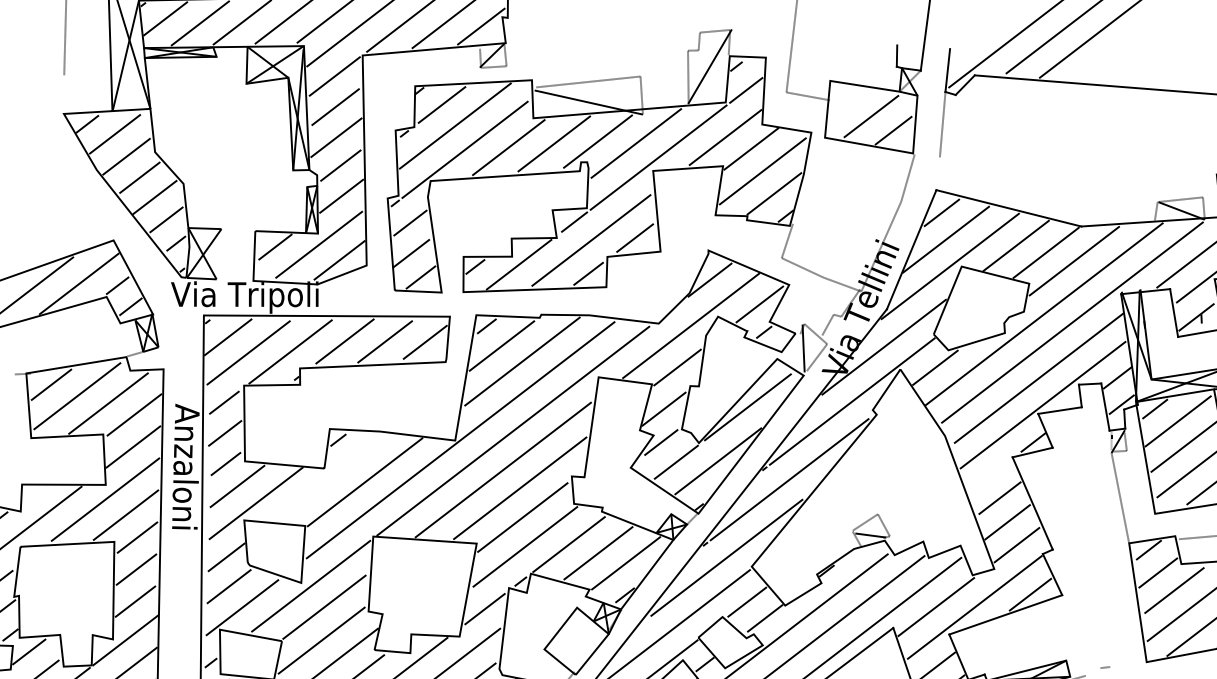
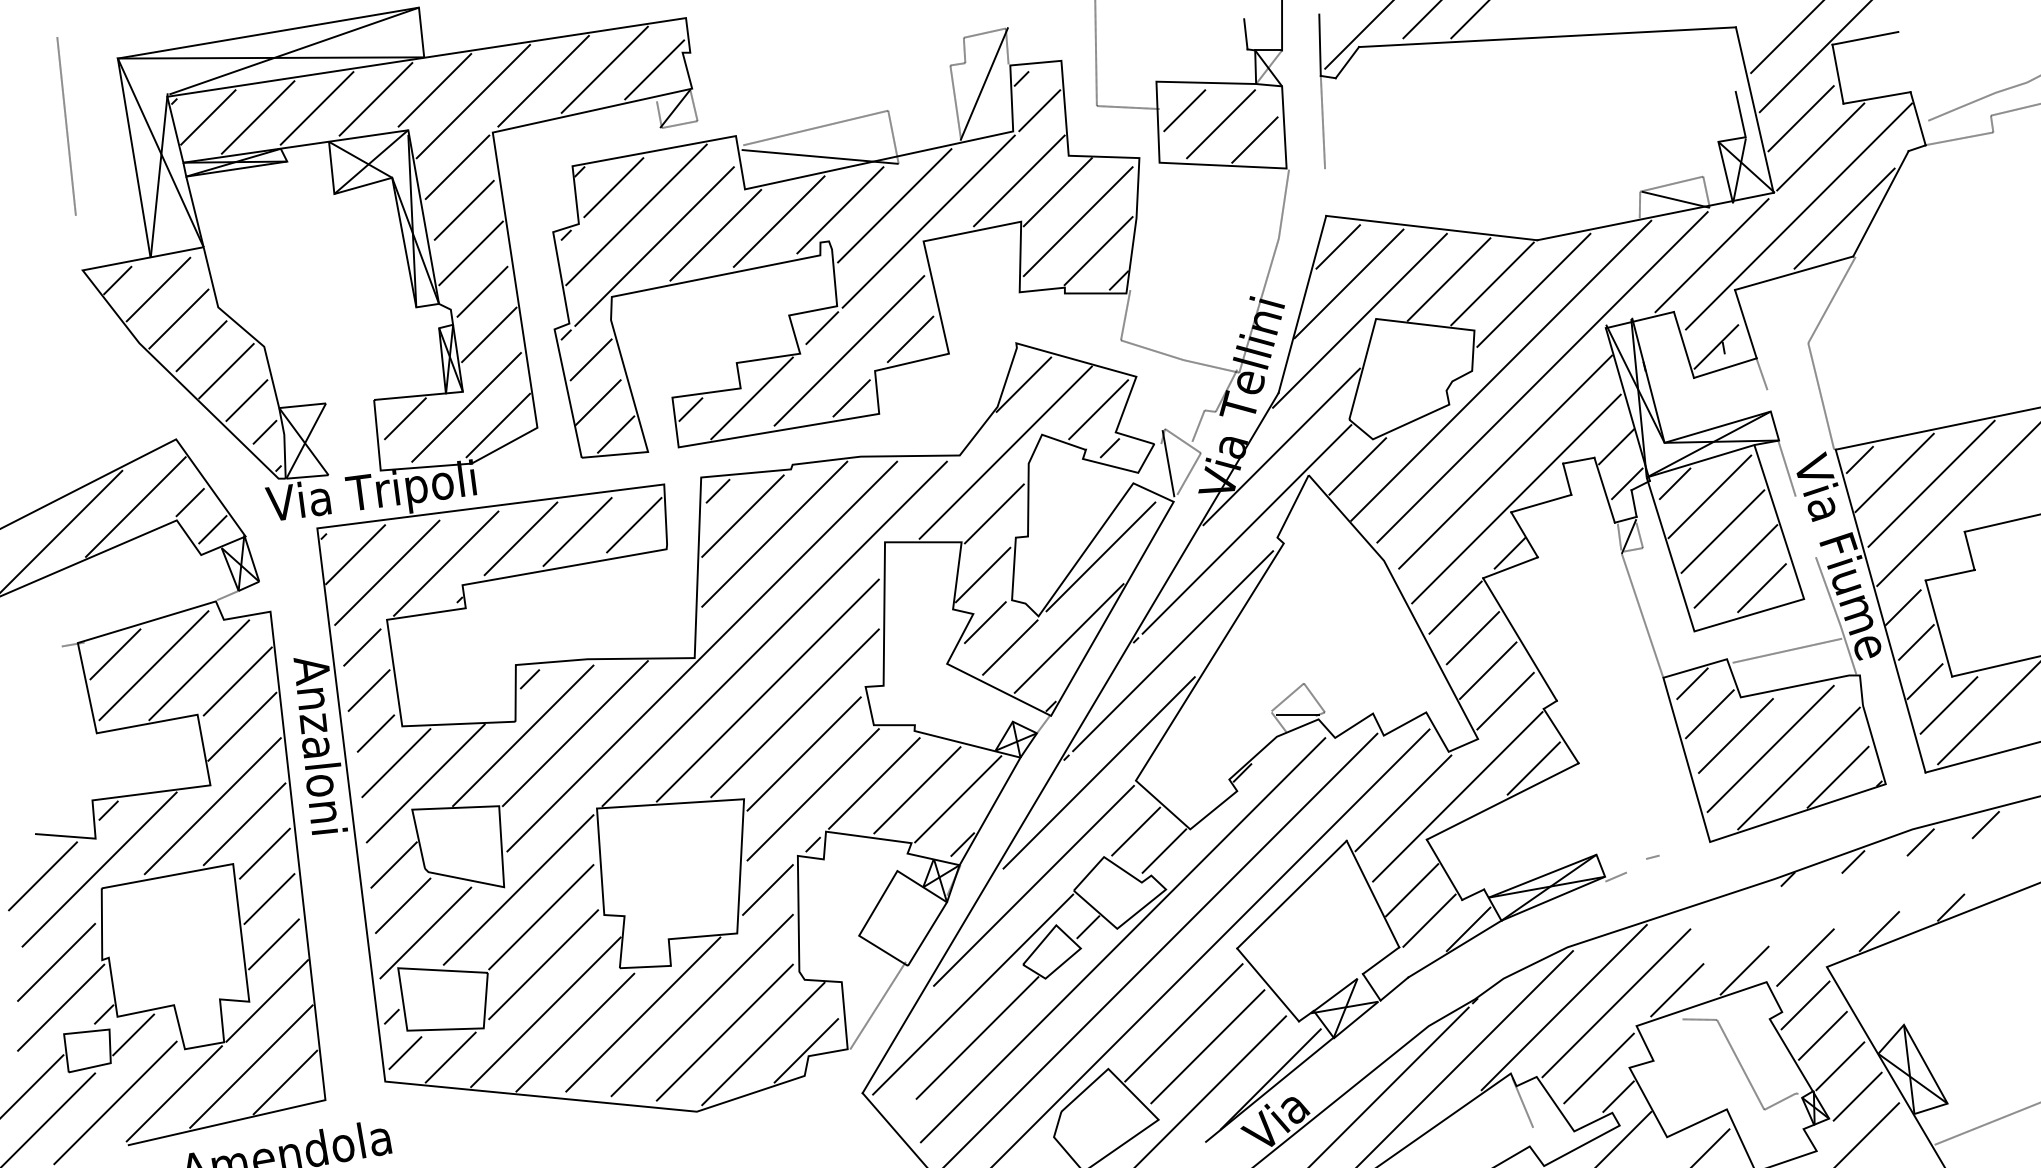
line: (847, 103) -> (1184, 110), added
line: (990, 475) -> (1455, 607), added
line: (328, 478) -> (523, 735), added
line: (32, 493) -> (108, 810), added

